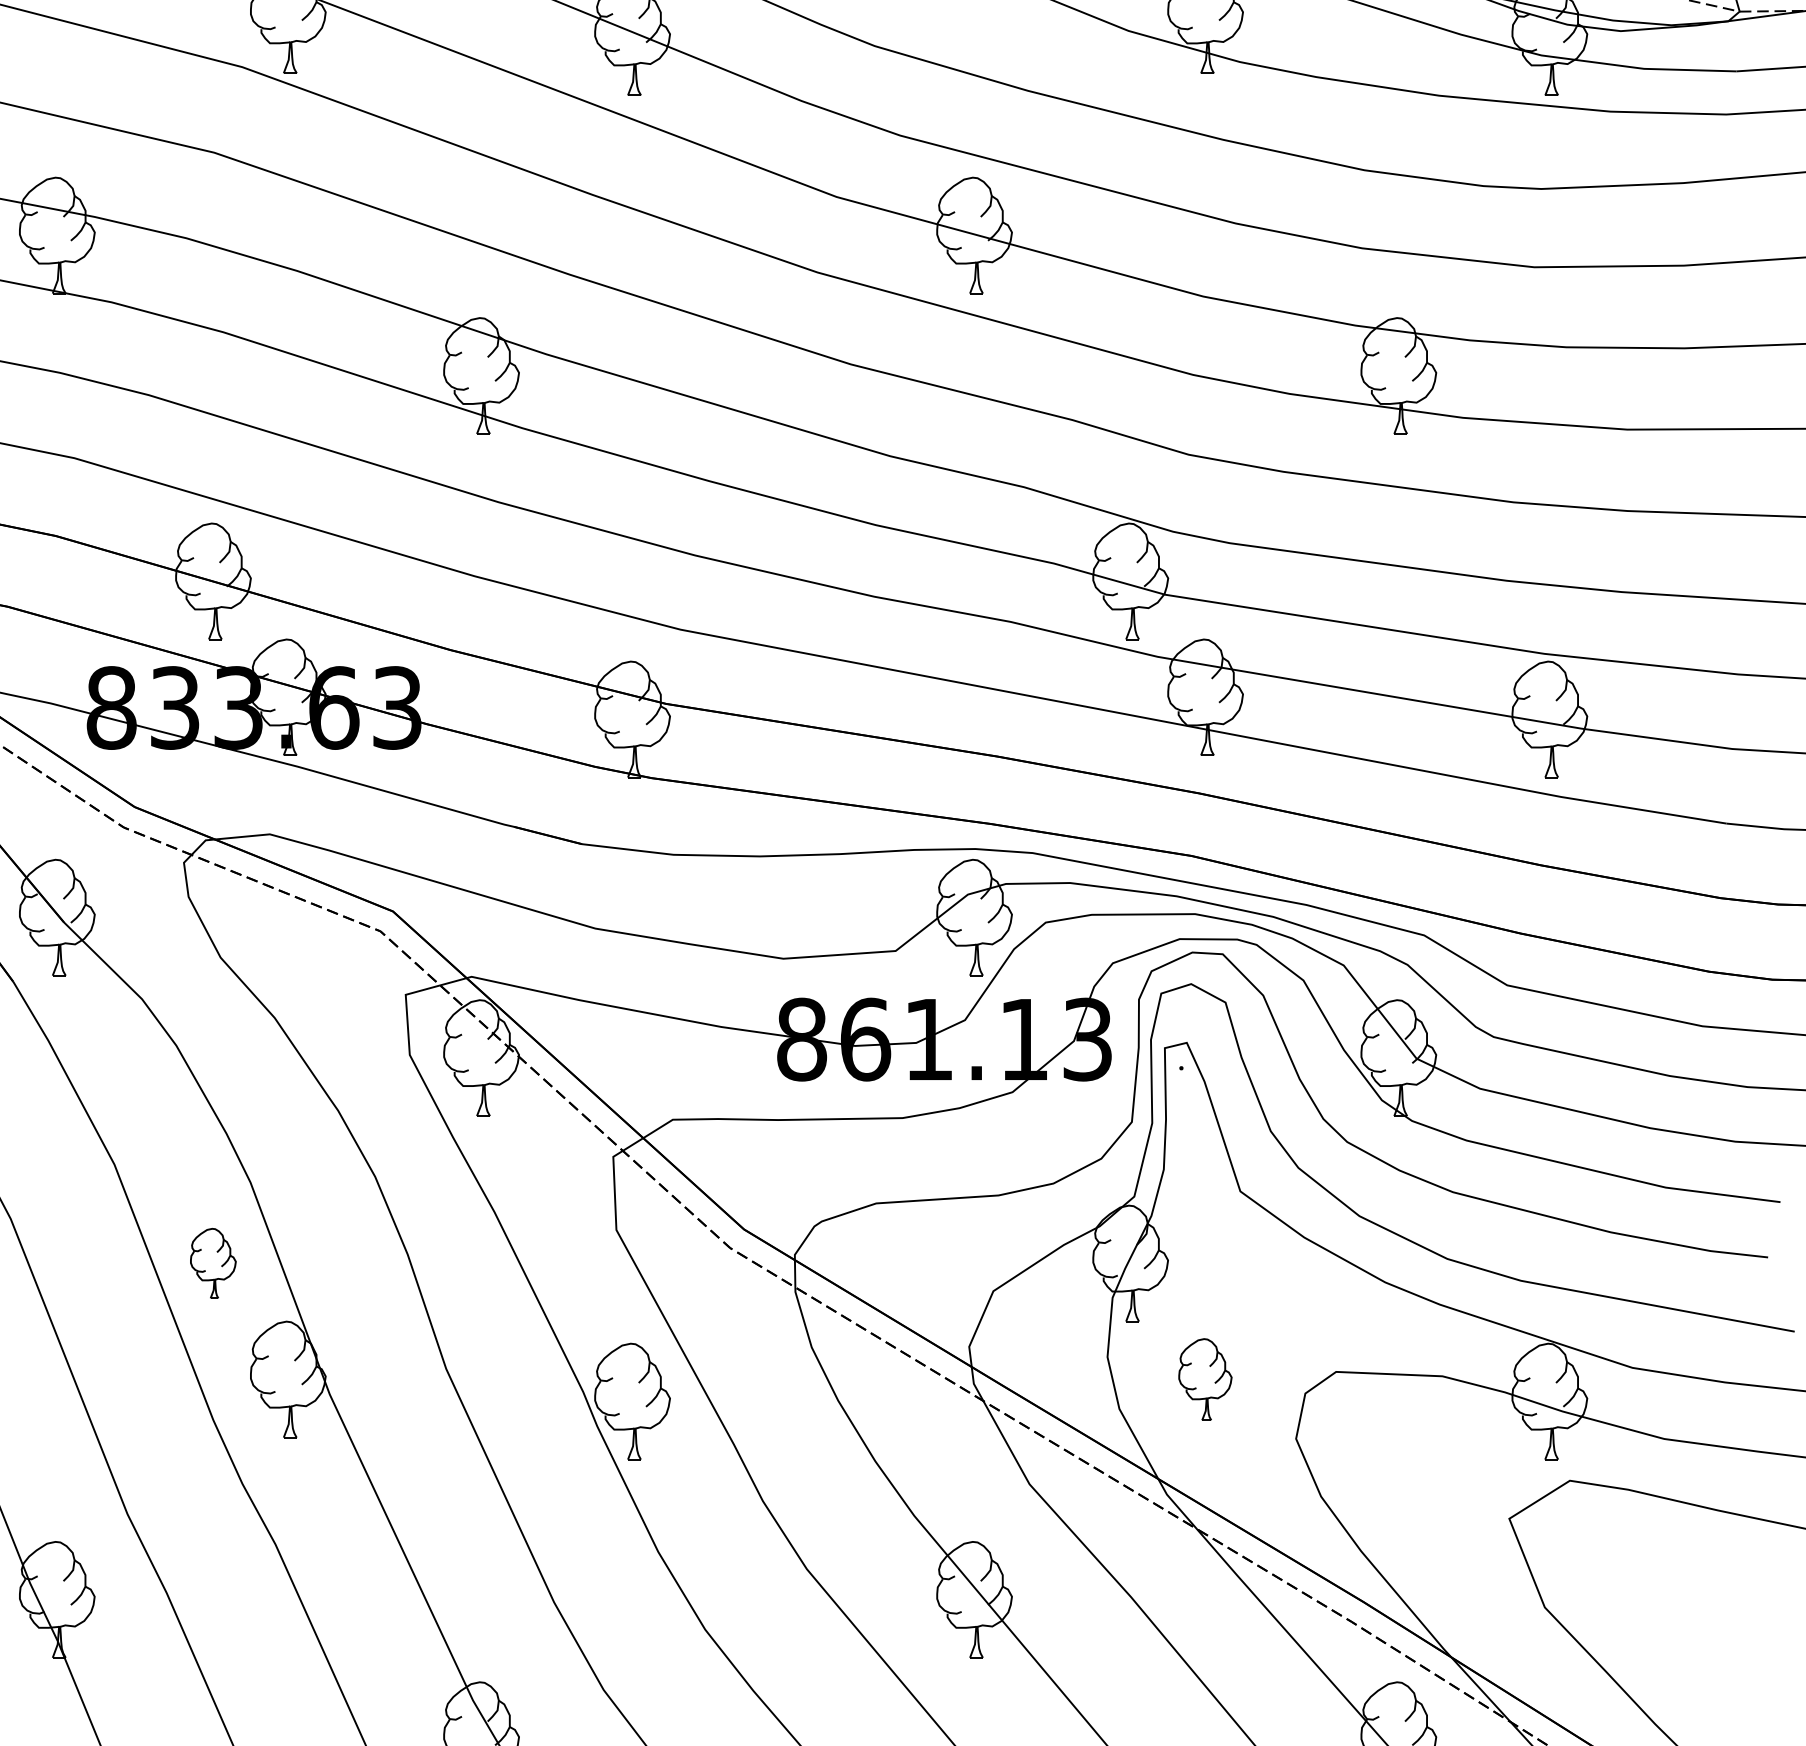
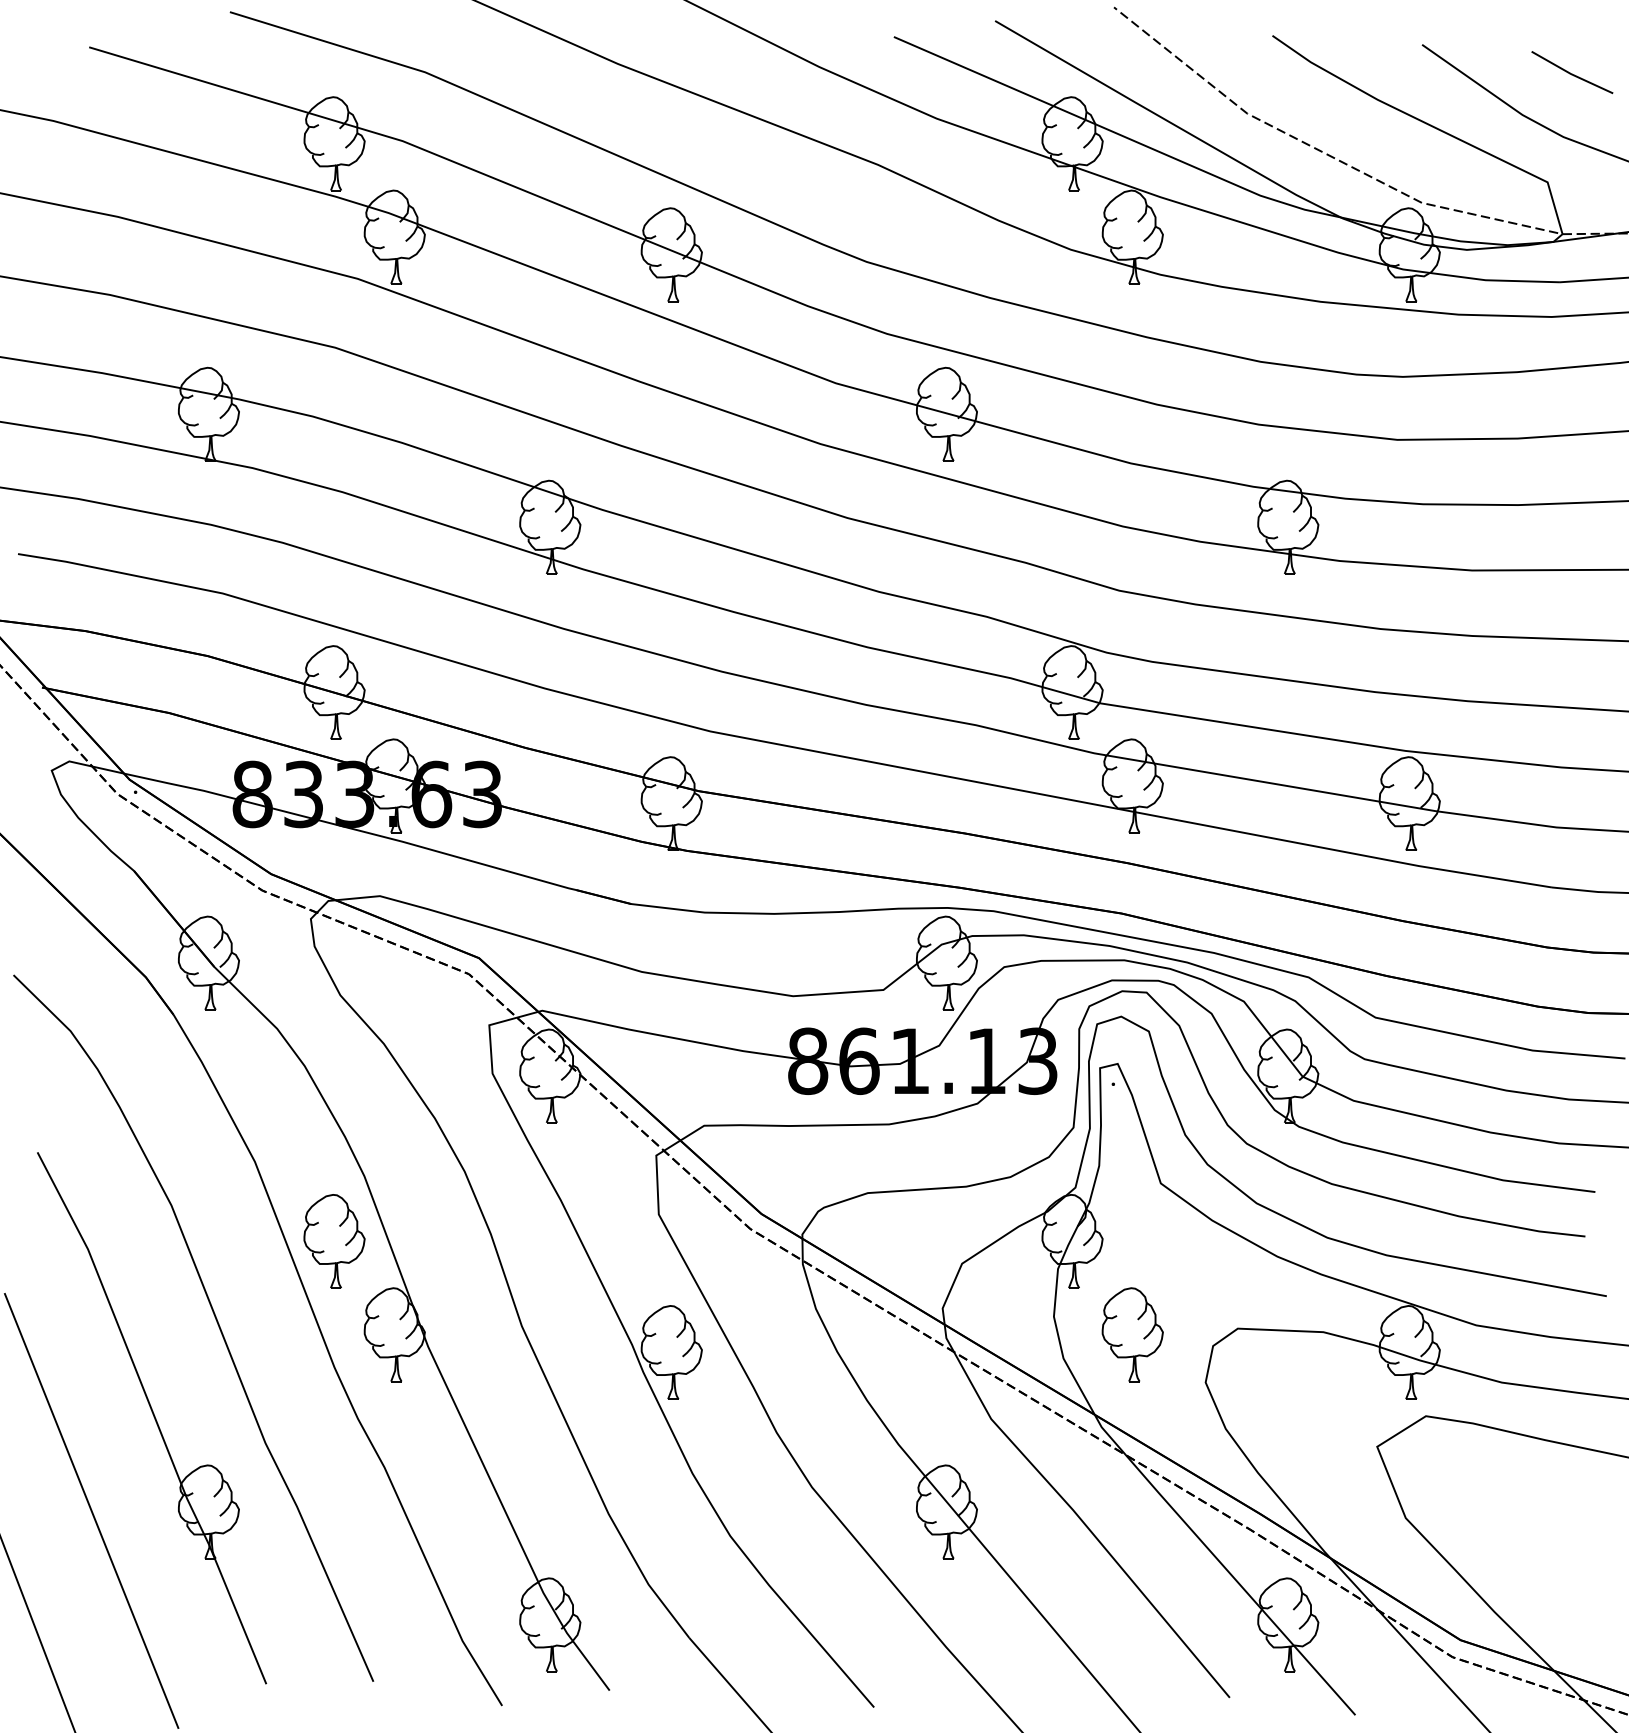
part: (213, 1263) -> (334, 1241), size x1.67
part: (1205, 1379) -> (1132, 1334), size x1.43

